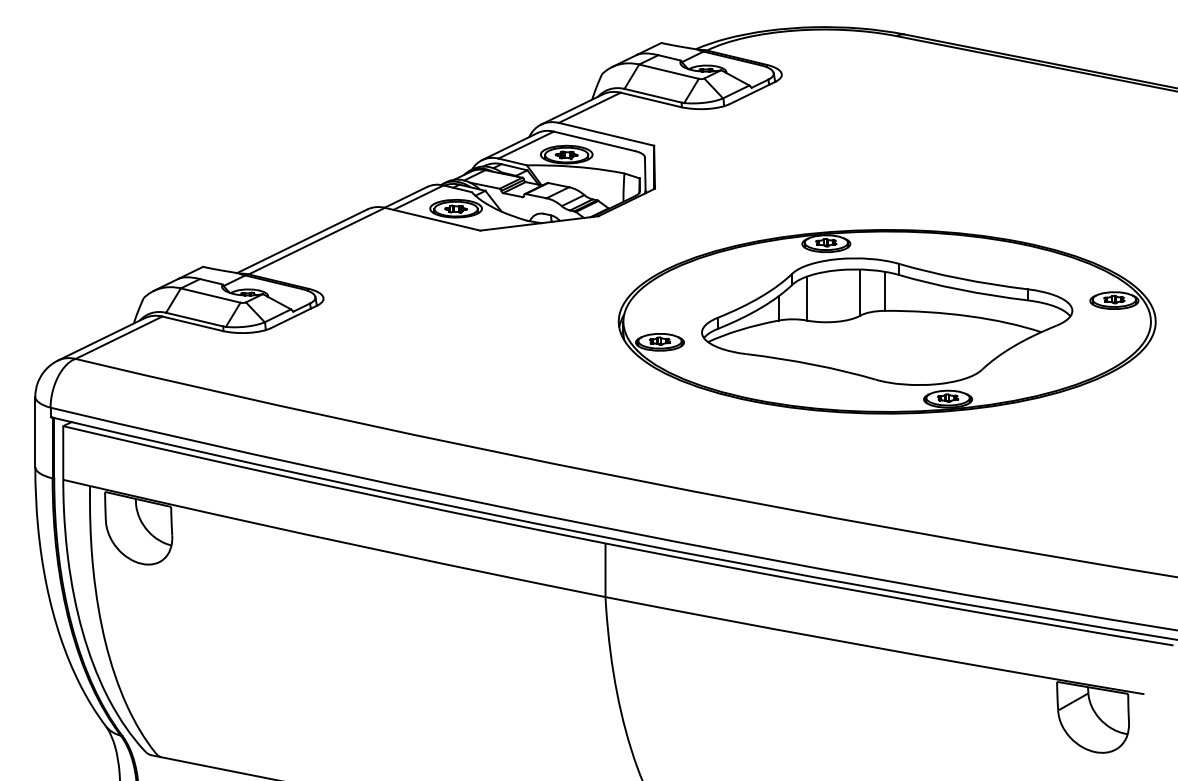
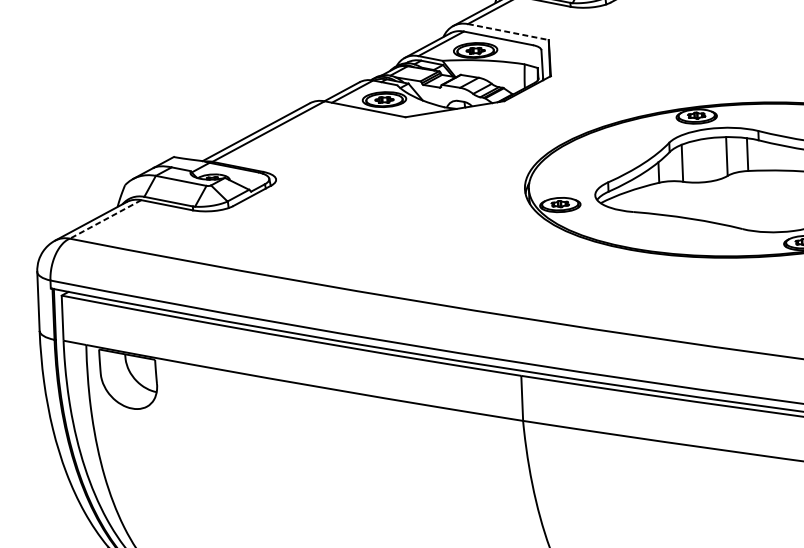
line: (606, 134) -> (508, 32), solid -> dashed
line: (118, 337) -> (105, 219), solid -> dashed

